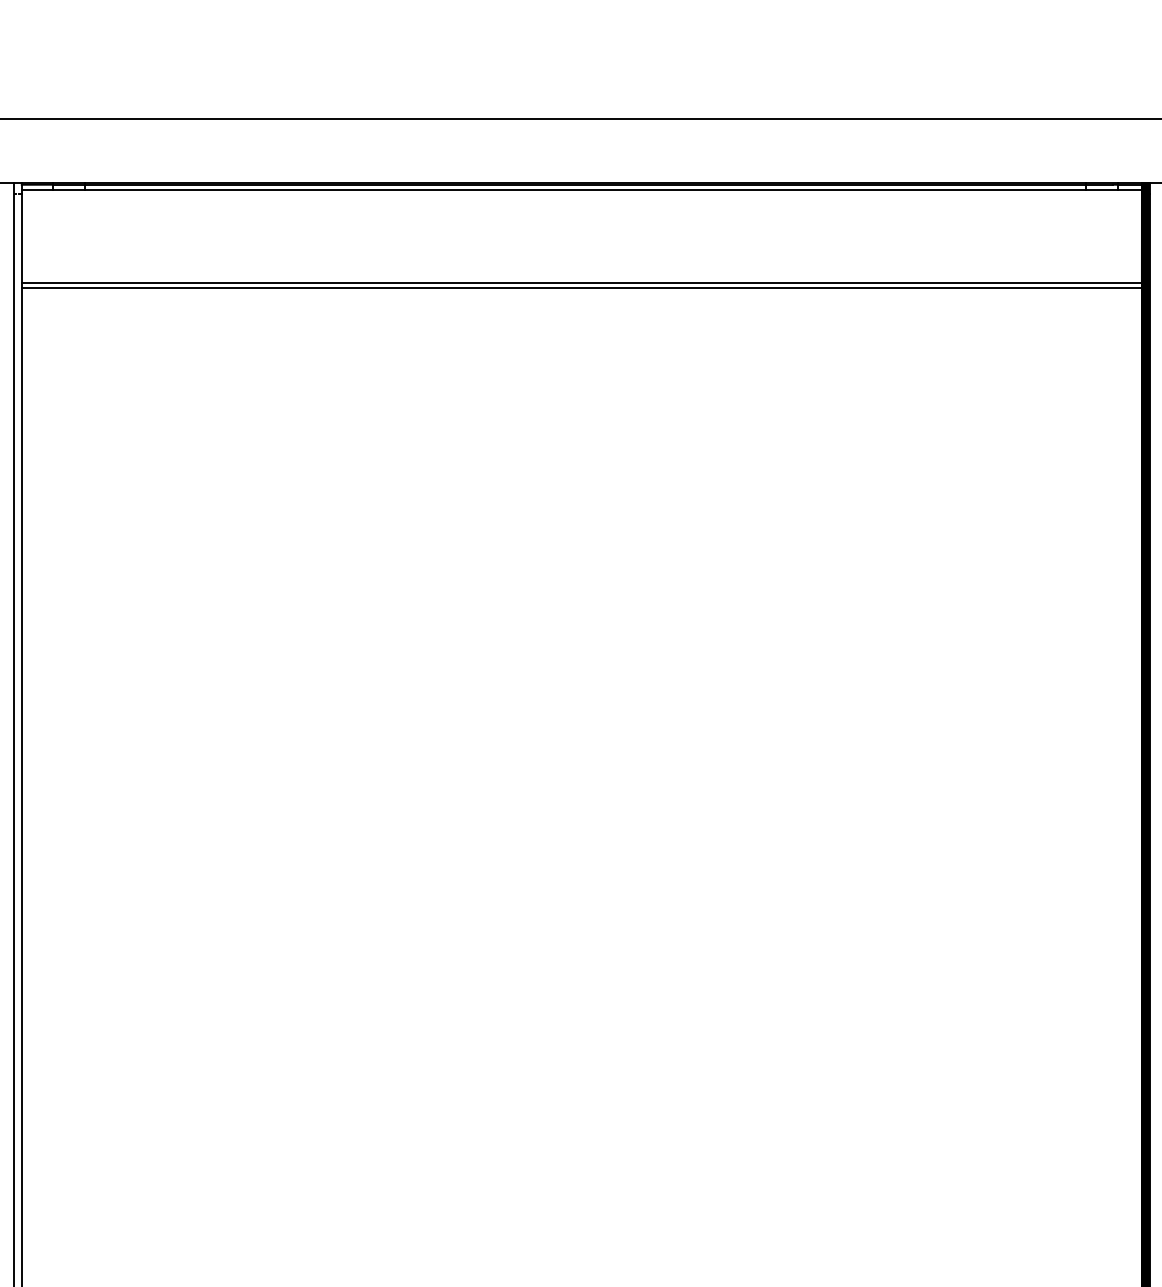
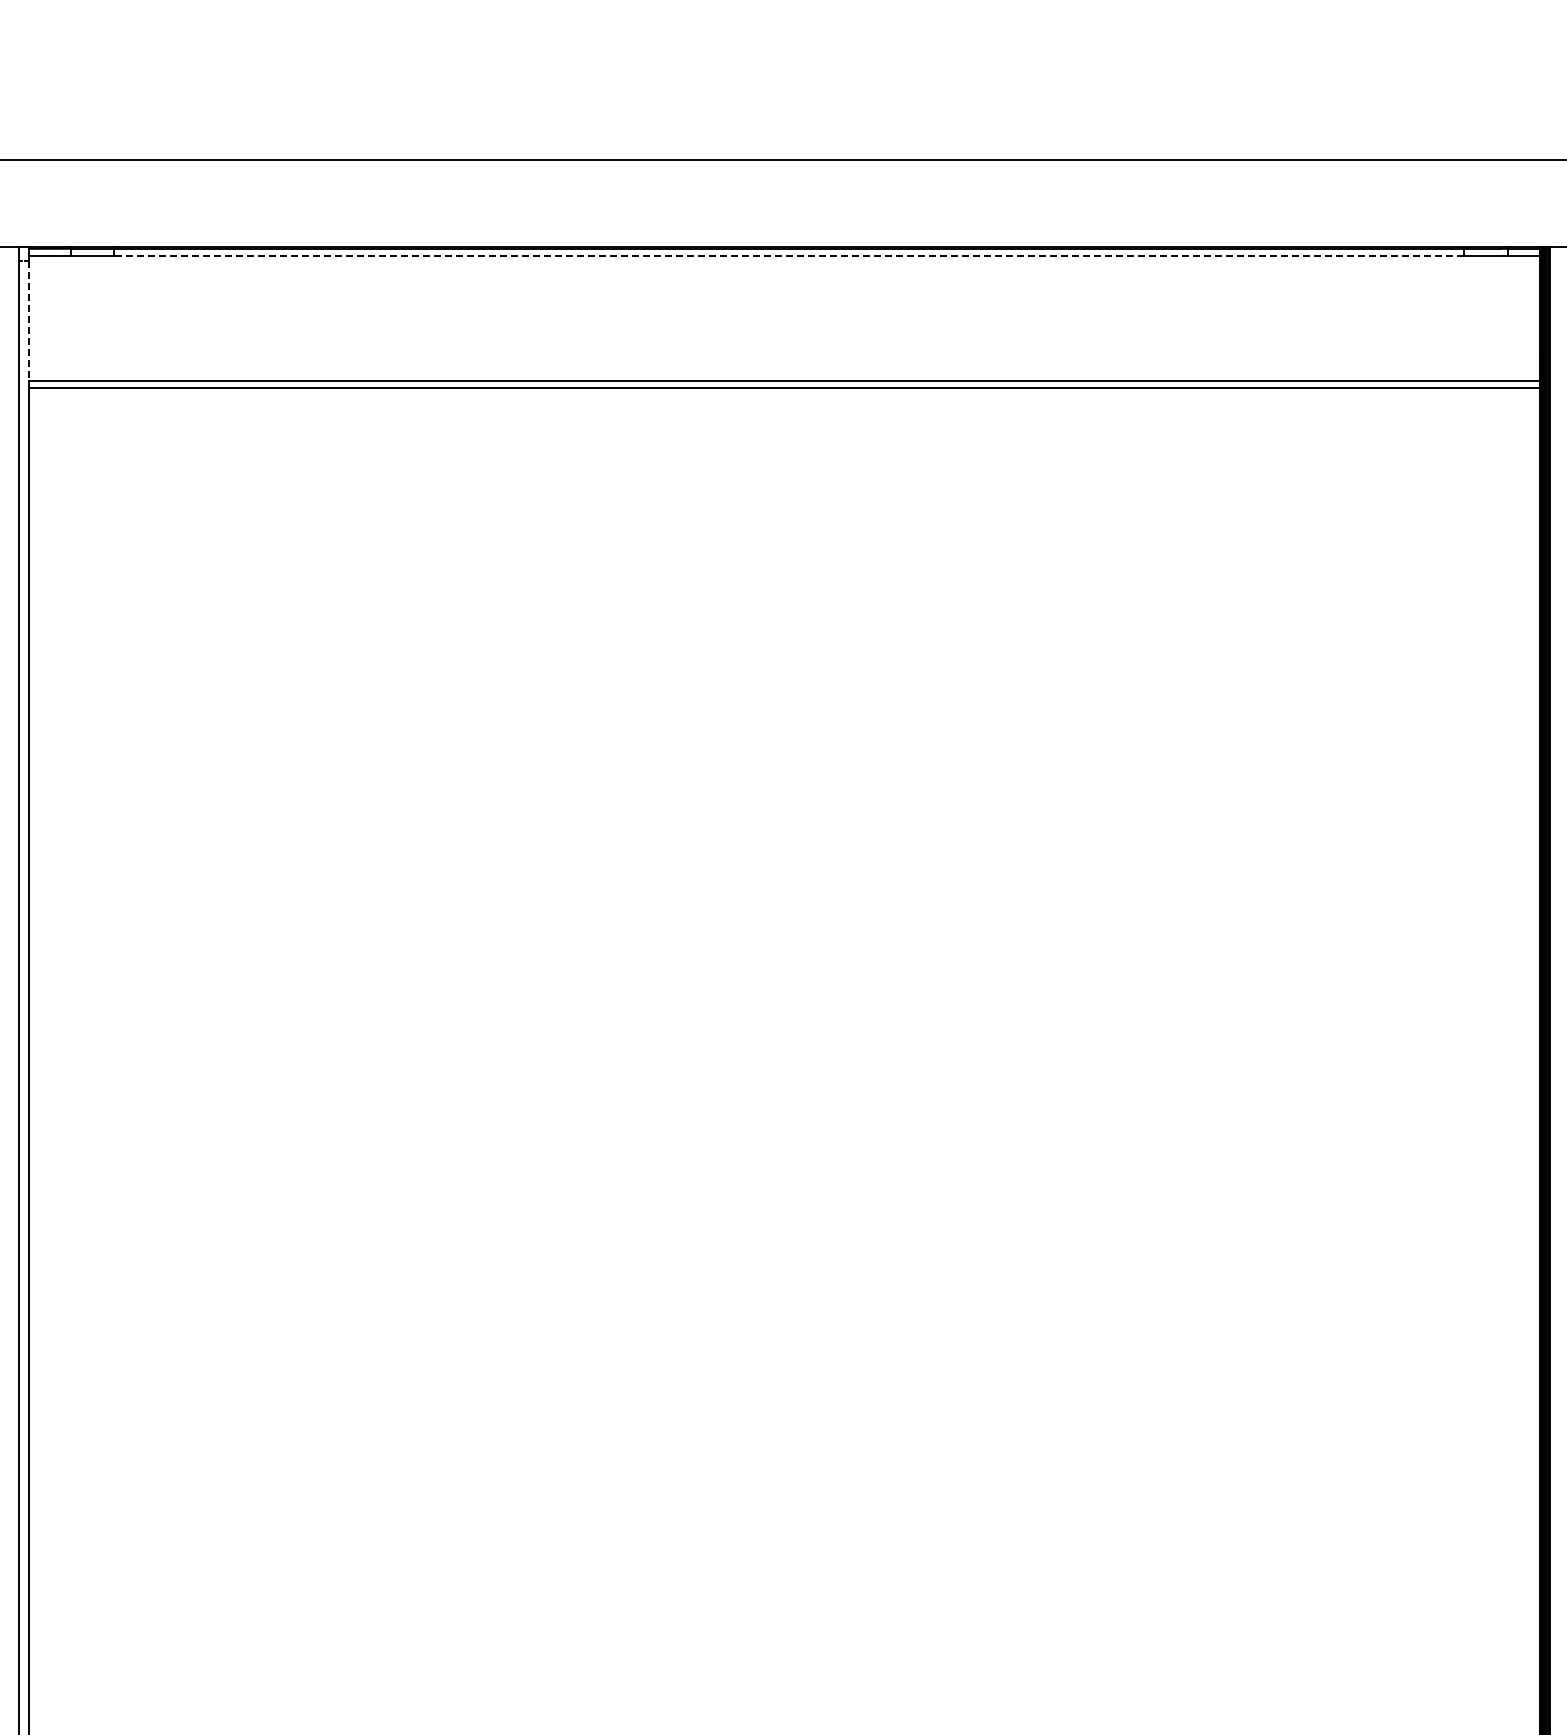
line: (585, 189) -> (789, 255), solid -> dashed
line: (21, 238) -> (29, 321), solid -> dashed

